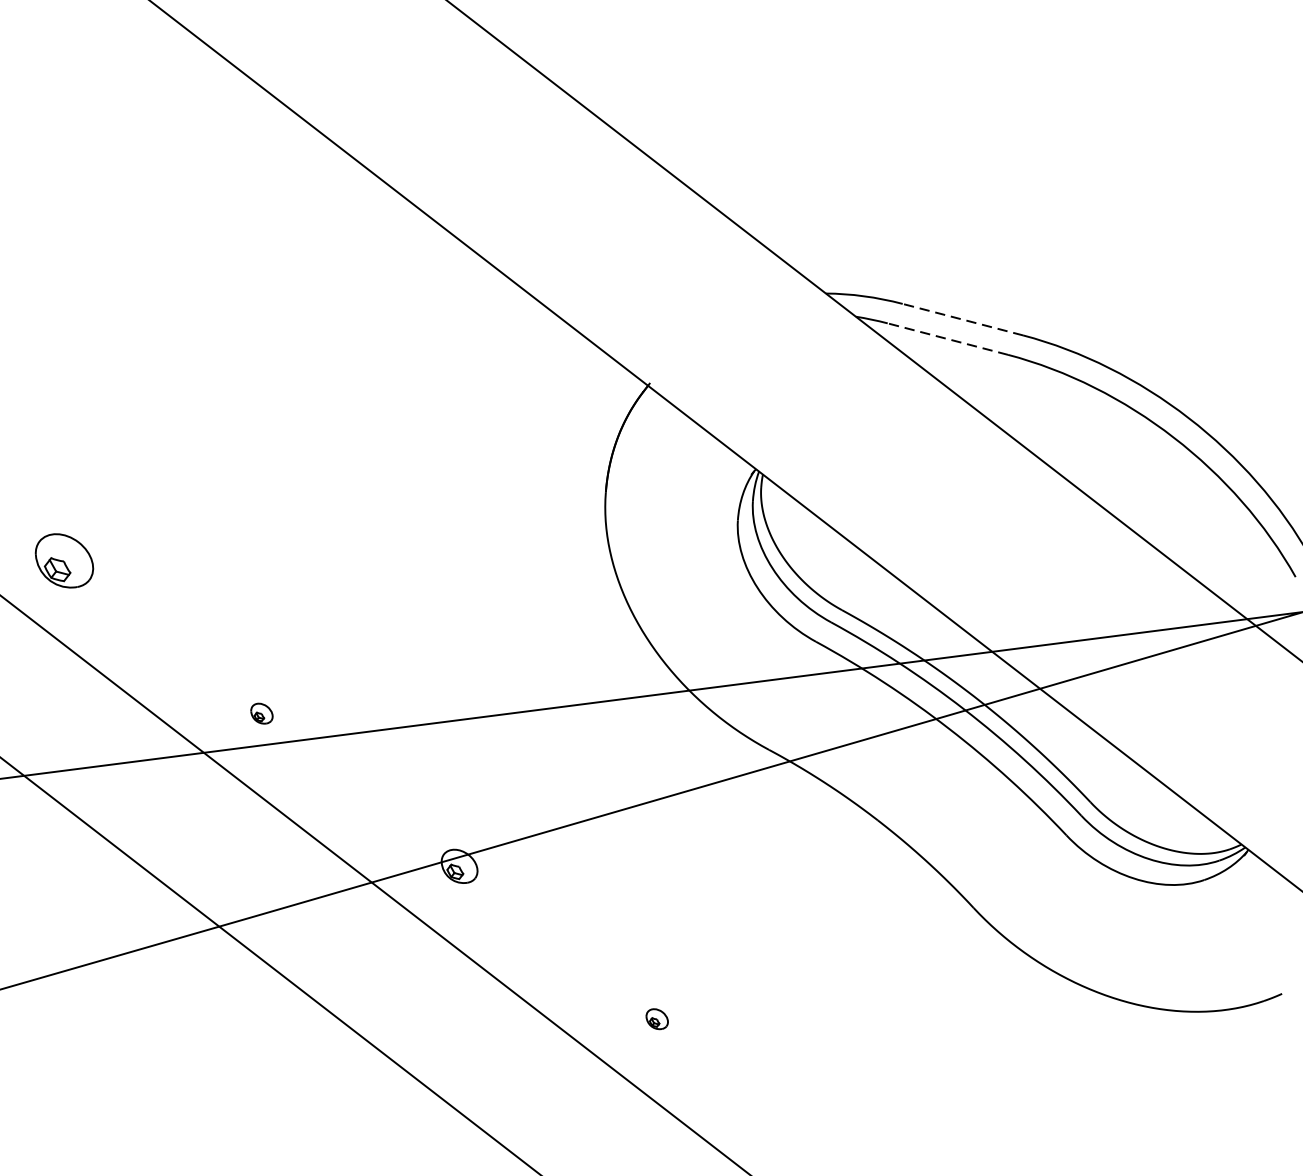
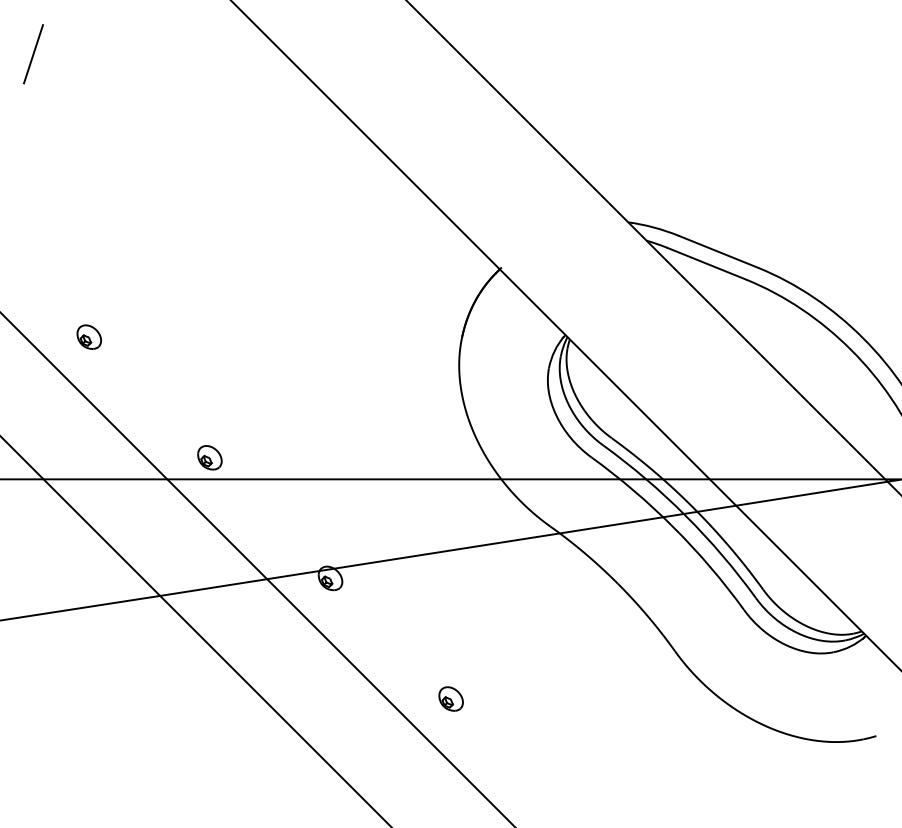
line: (962, 319) -> (718, 251), dashed -> solid
line: (947, 338) -> (706, 263), dashed -> solid
part: (62, 559) -> (88, 336), size x0.62
part: (261, 713) -> (209, 457), size x1.67
part: (656, 1018) -> (450, 698), size x1.67

